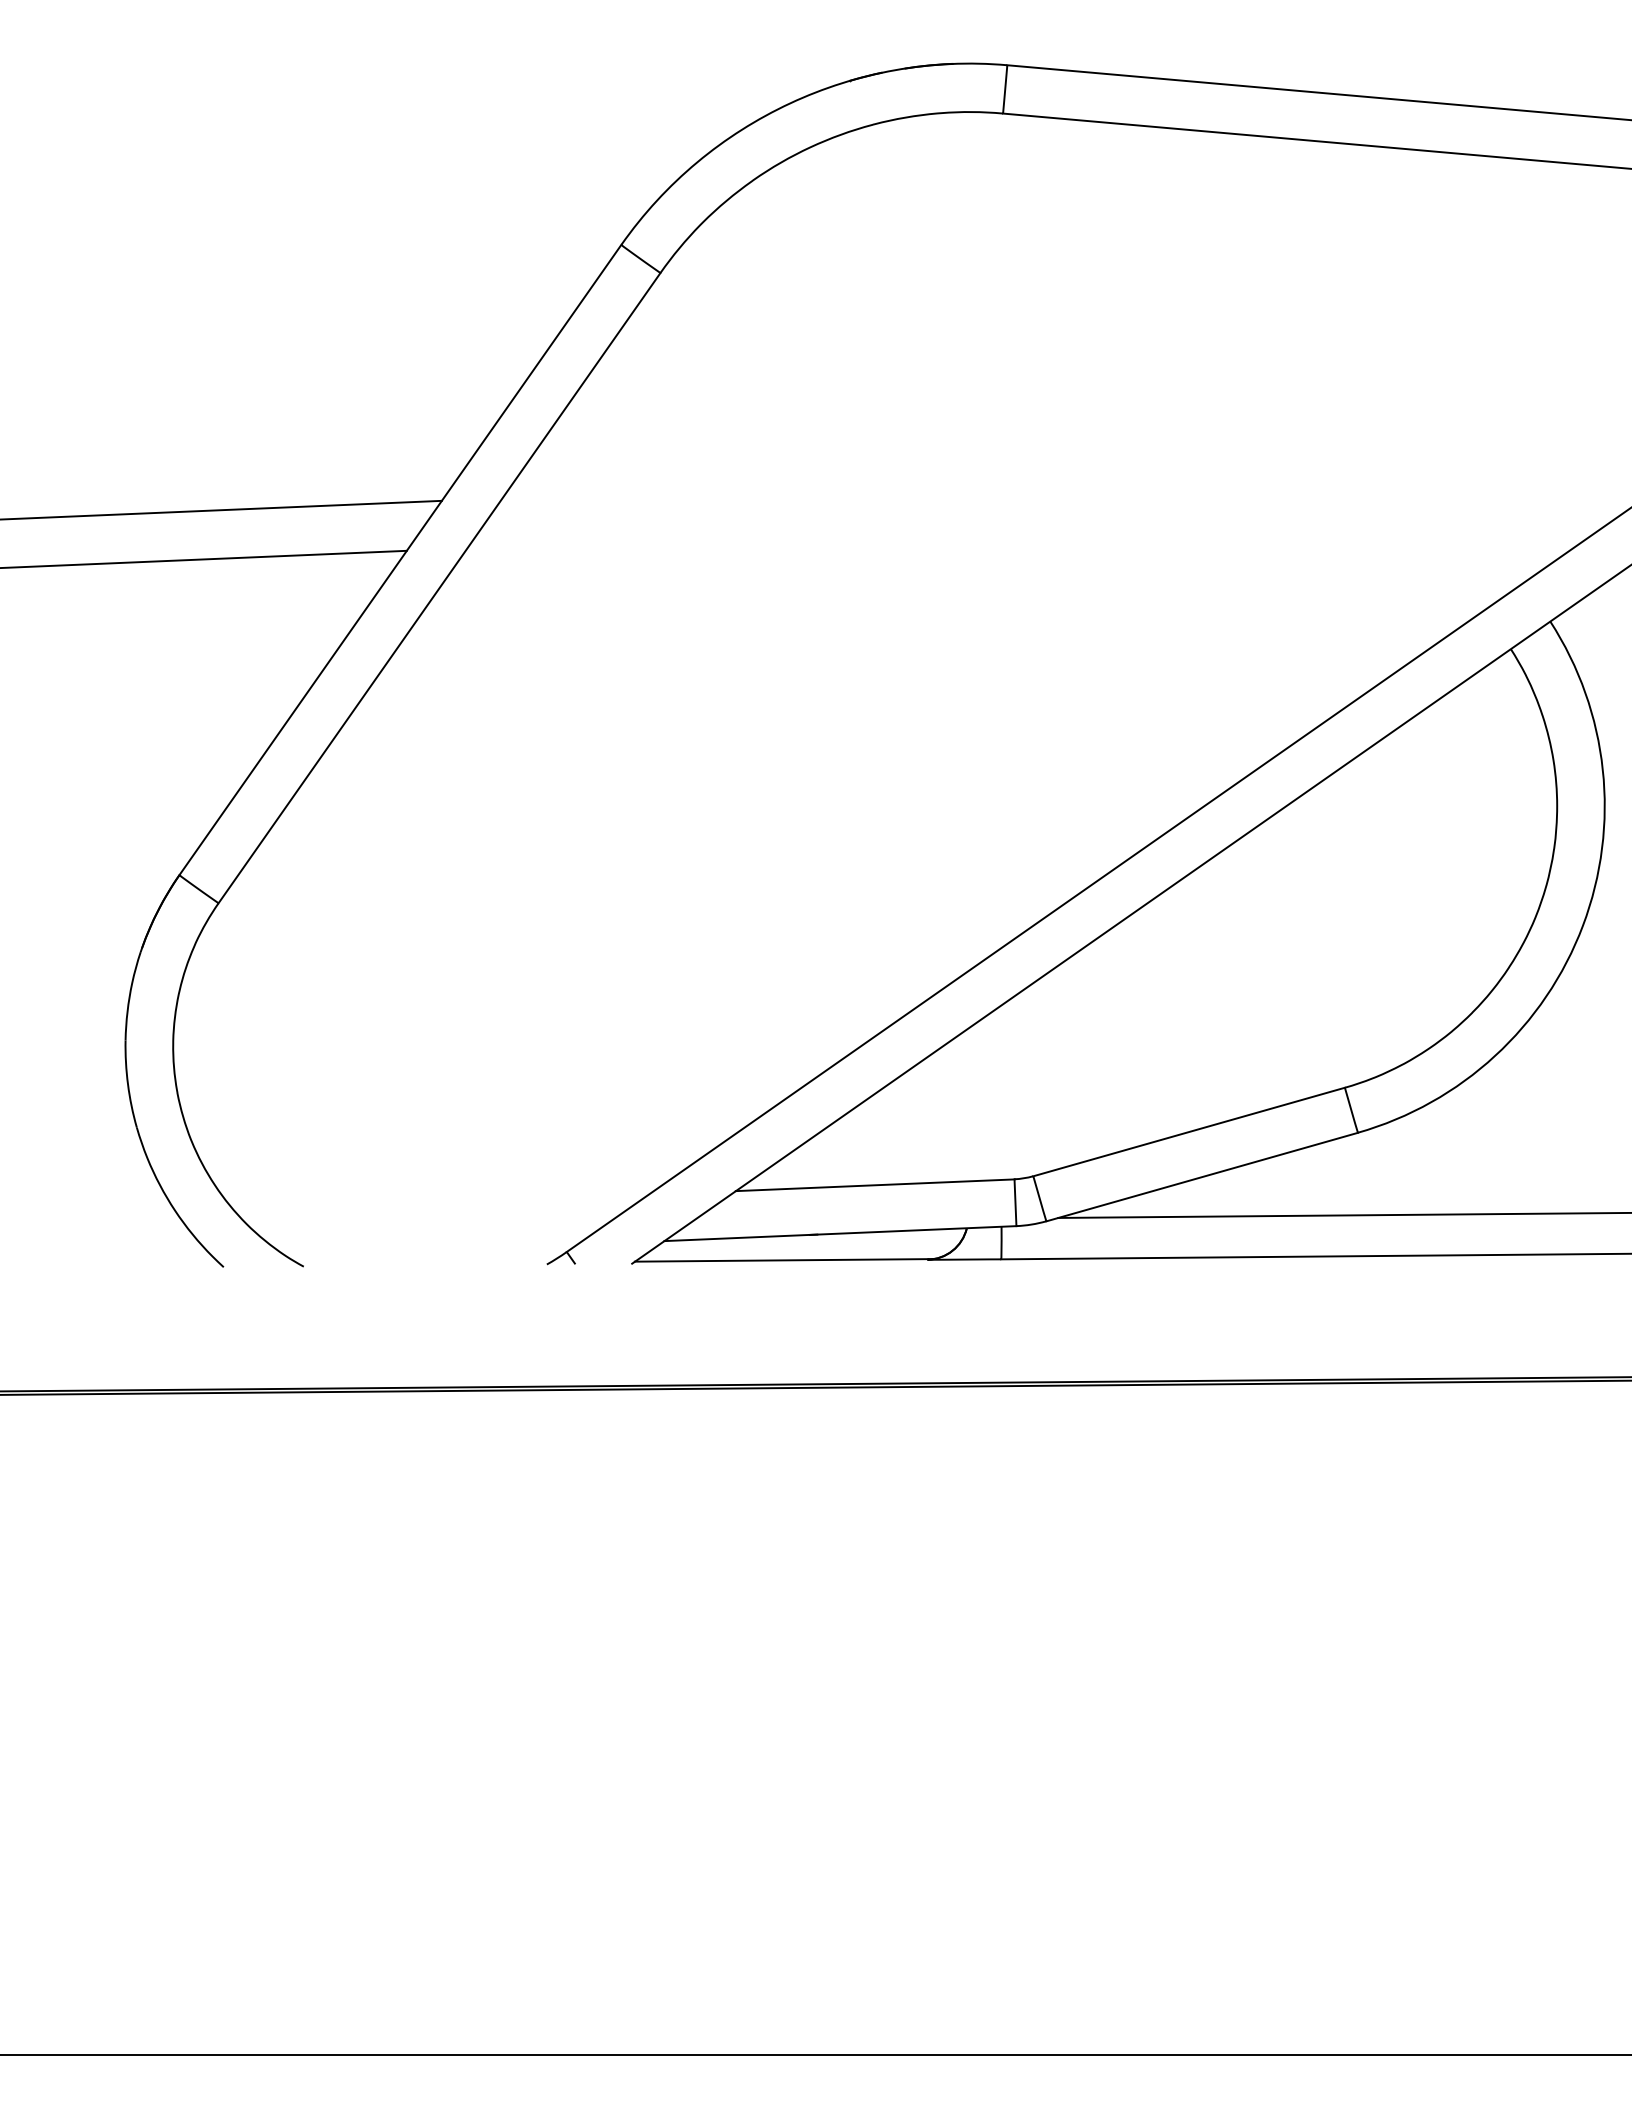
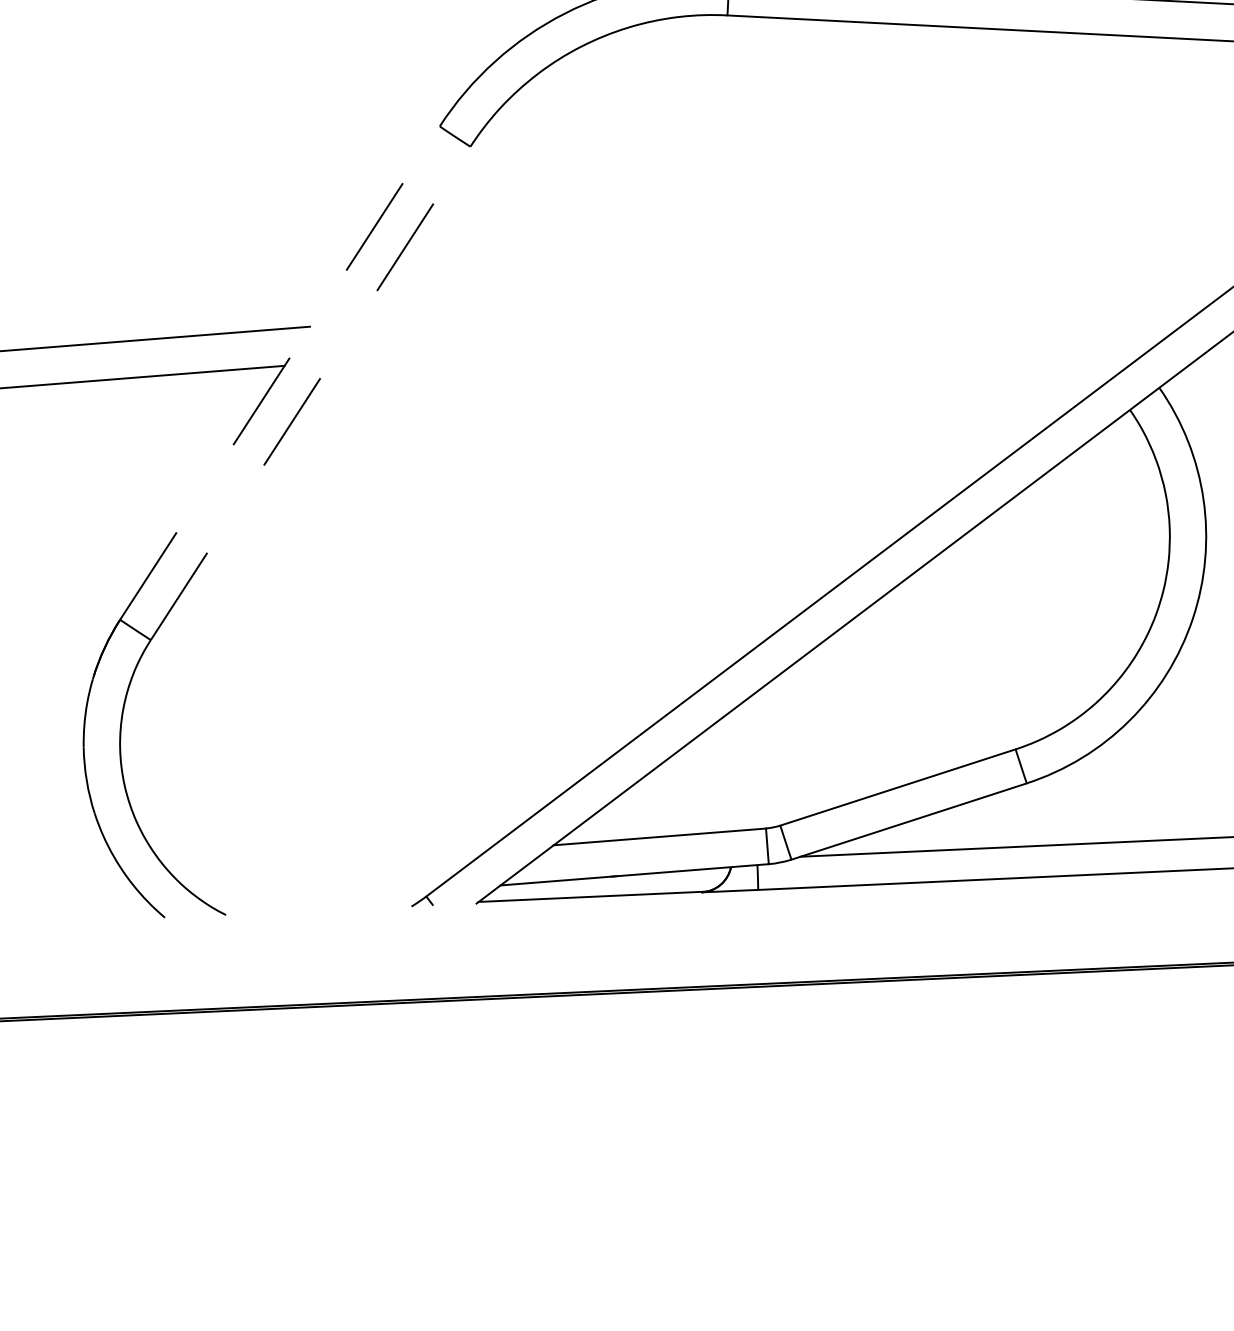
line: (400, 559) -> (280, 372), solid -> dashed
line: (439, 588) -> (310, 393), solid -> dashed

